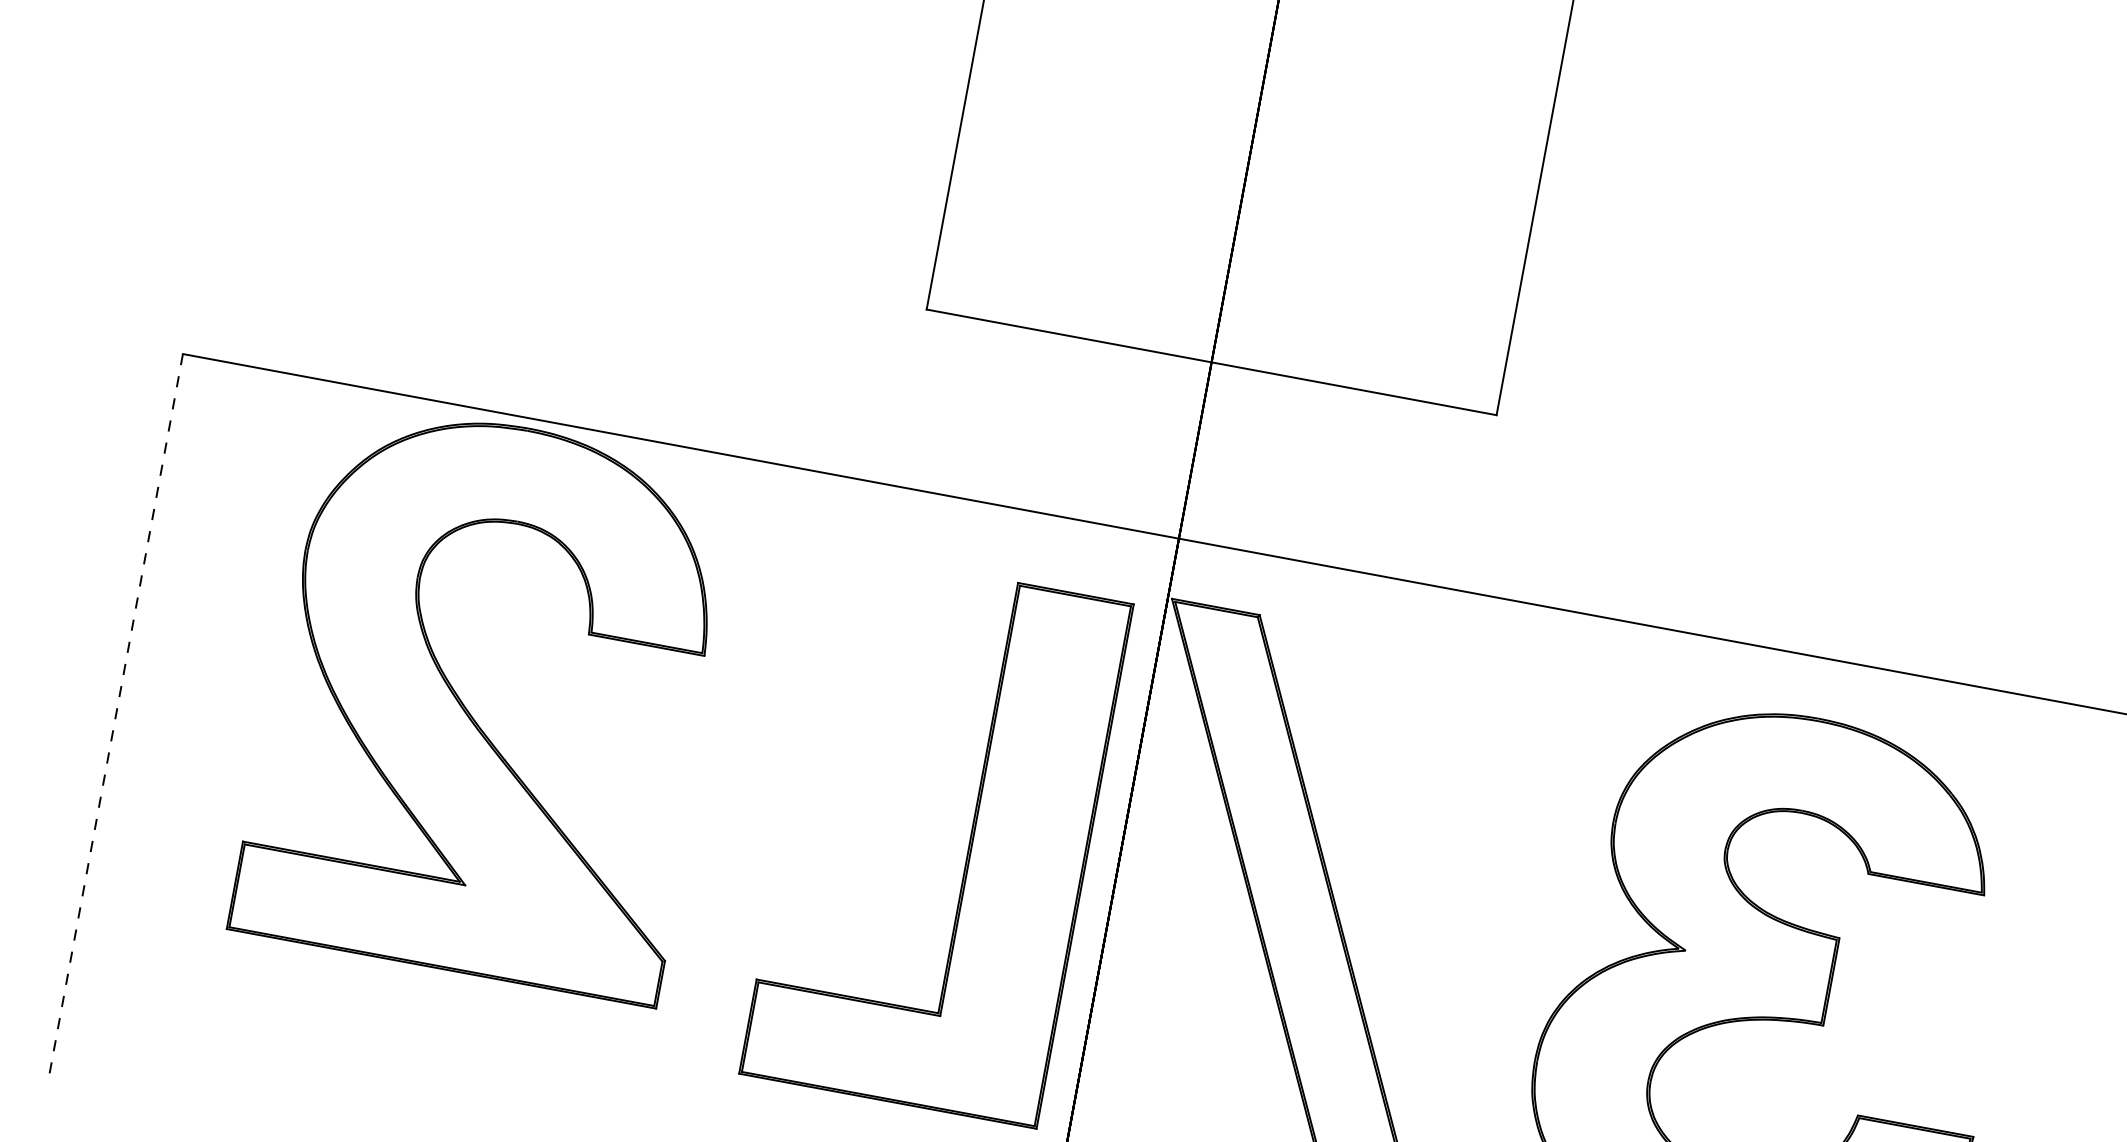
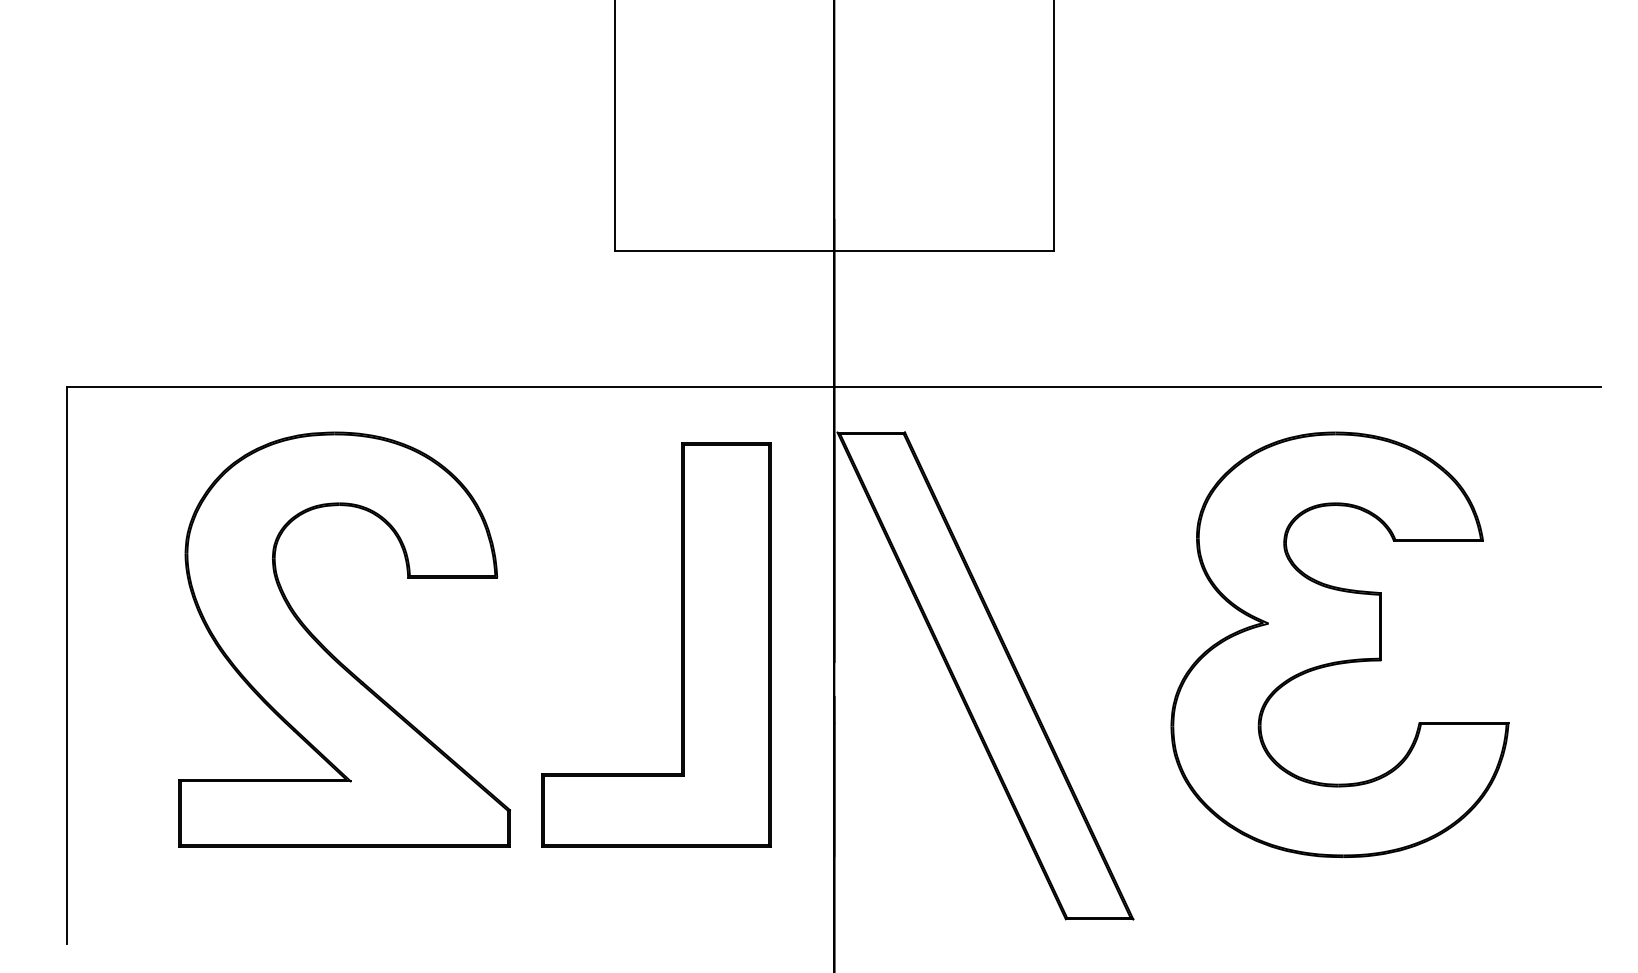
part: (471, 713) -> (331, 652), moved
line: (116, 716) -> (67, 665), dashed -> solid
part: (969, 844) -> (681, 644), moved

